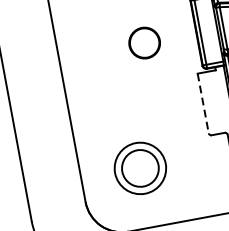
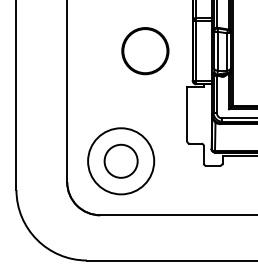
circle: (144, 43) -> (145, 51), size x1.67
line: (203, 103) -> (187, 114), dashed -> solid
circle: (140, 168) -> (121, 161), size x1.43

